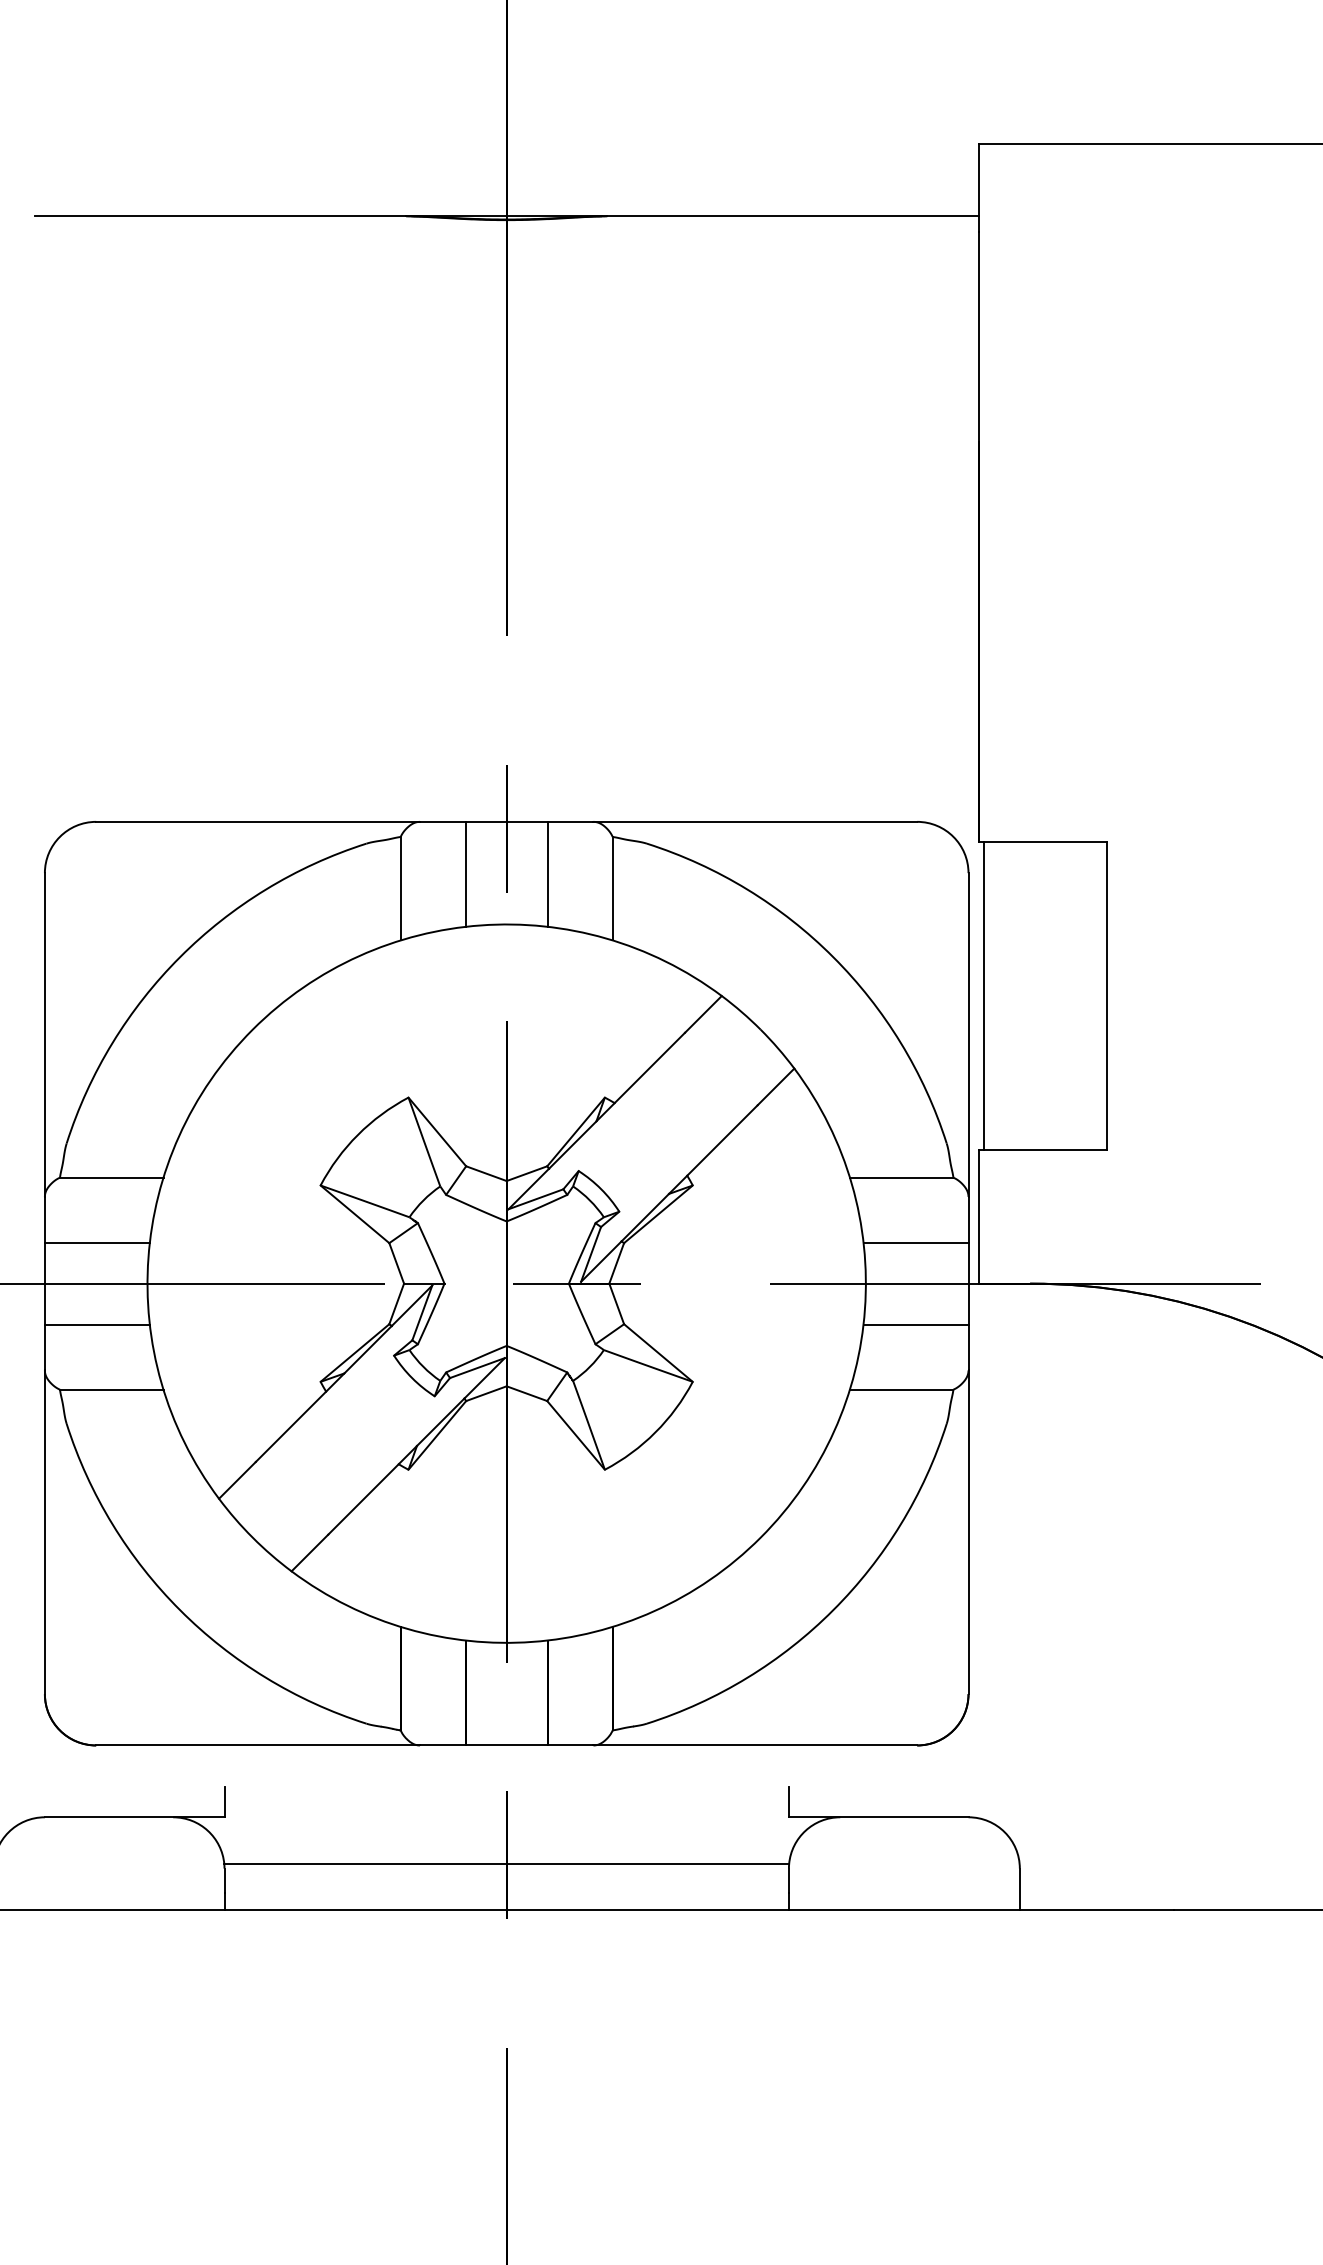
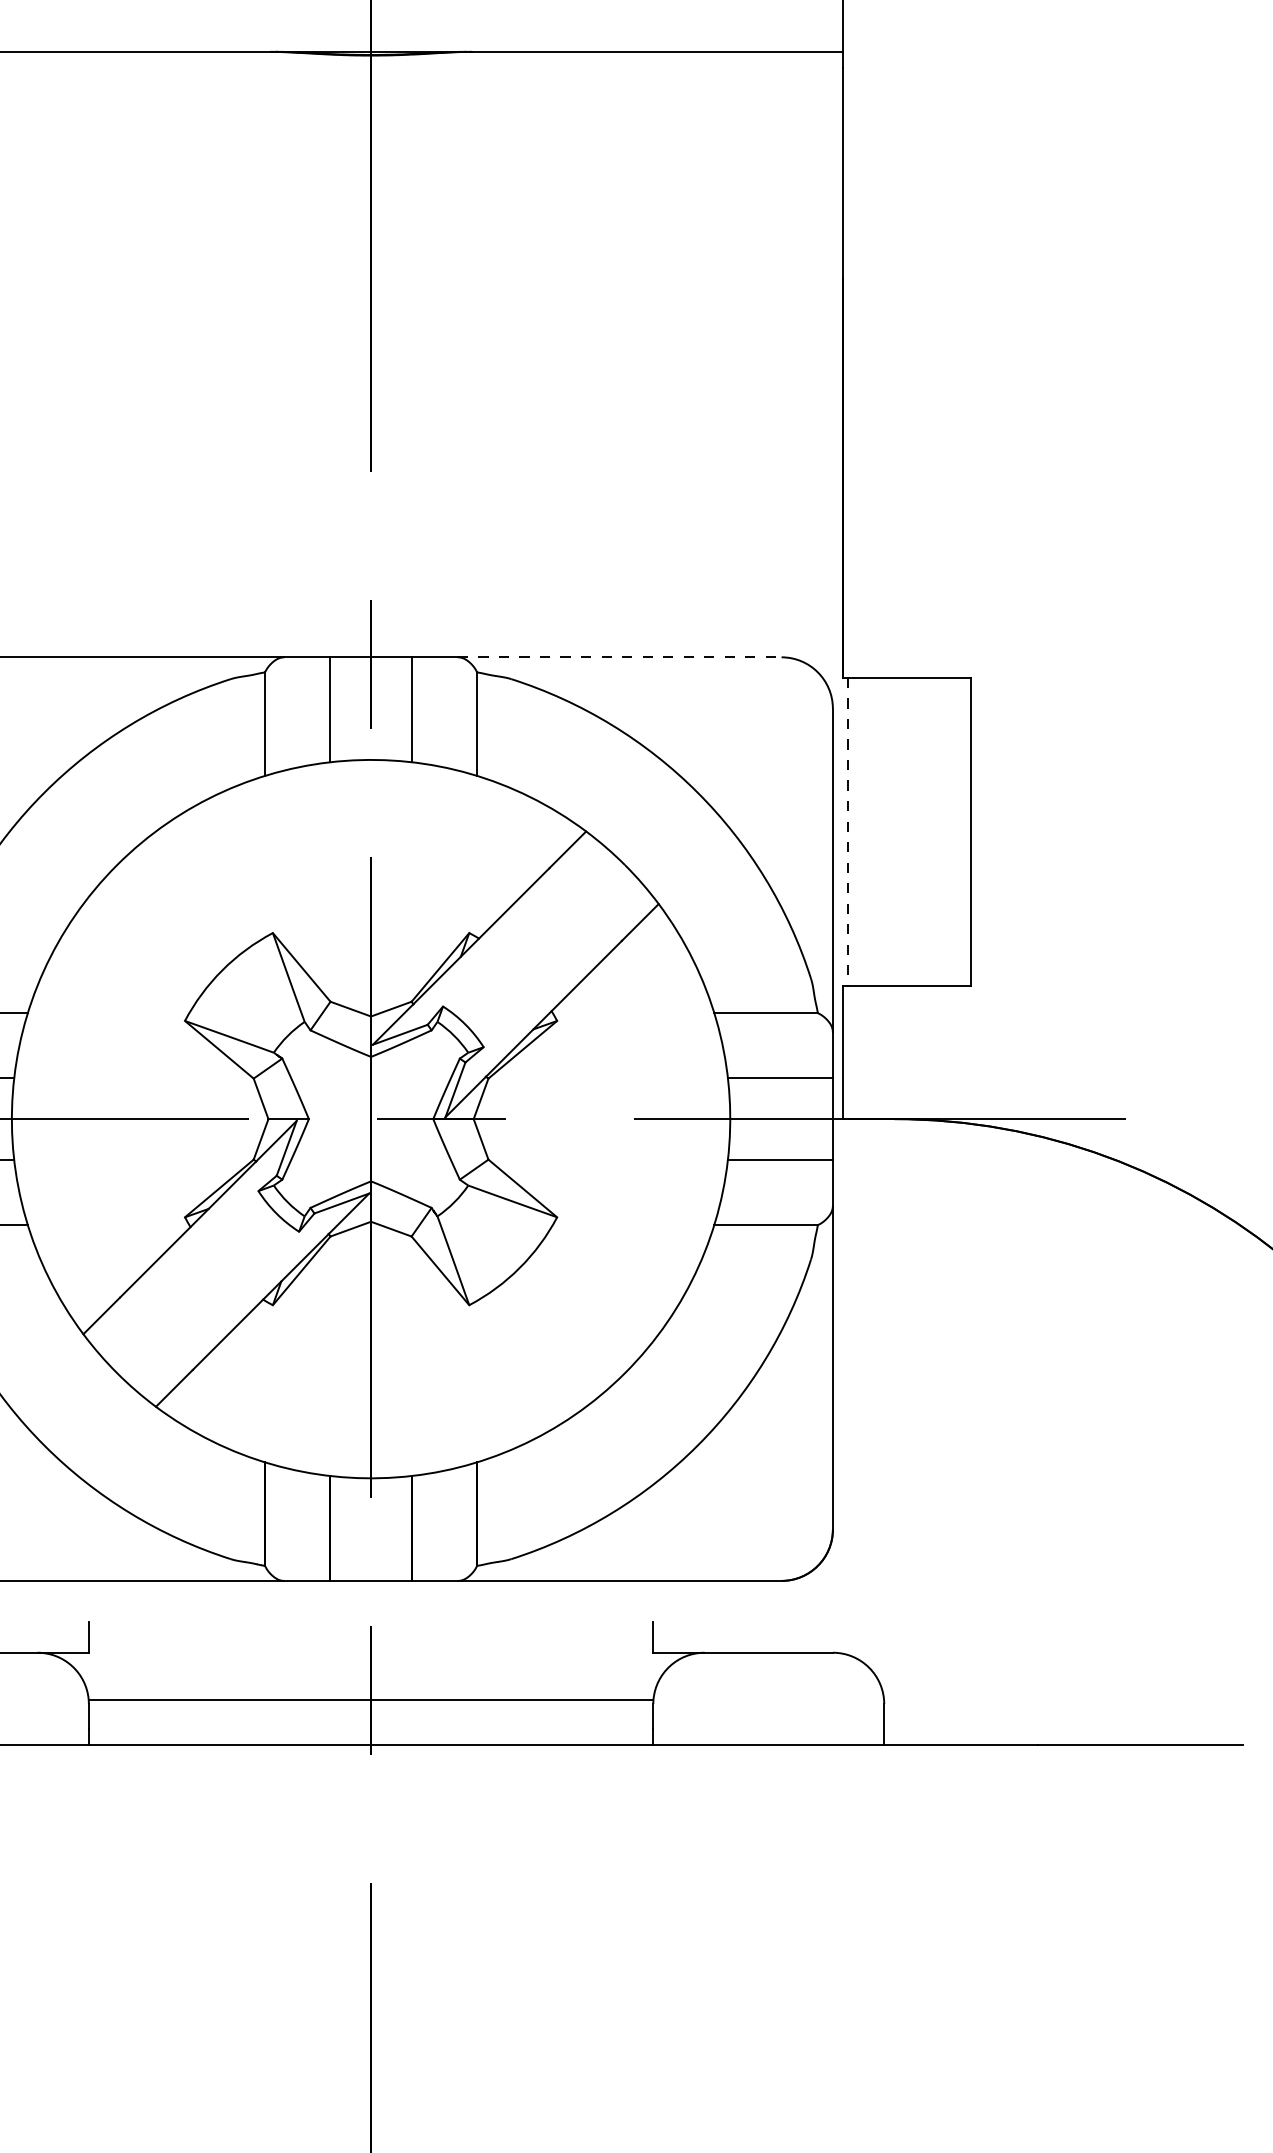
line: (755, 821) -> (619, 656), solid -> dashed
line: (983, 996) -> (847, 831), solid -> dashed

